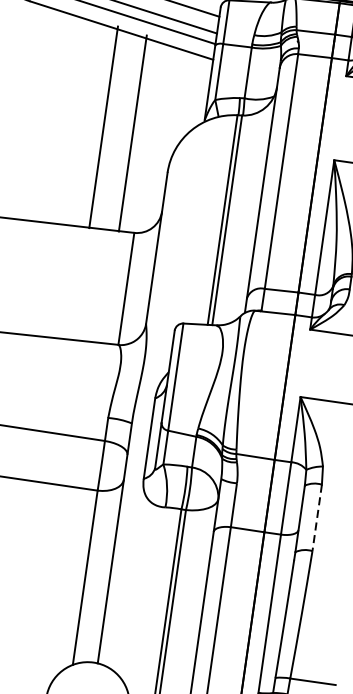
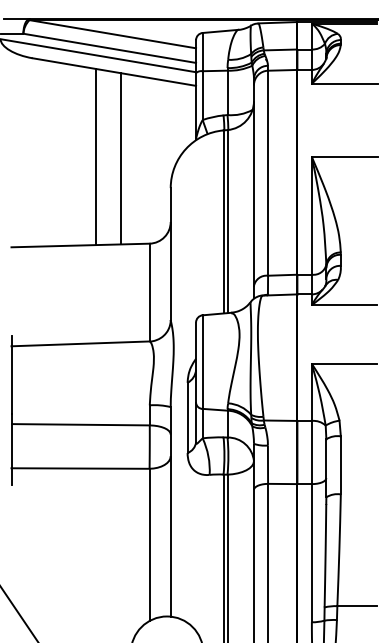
line: (103, 127) -> (96, 157), moved
line: (133, 133) -> (121, 158), moved
line: (316, 517) -> (340, 465), dashed -> solid

